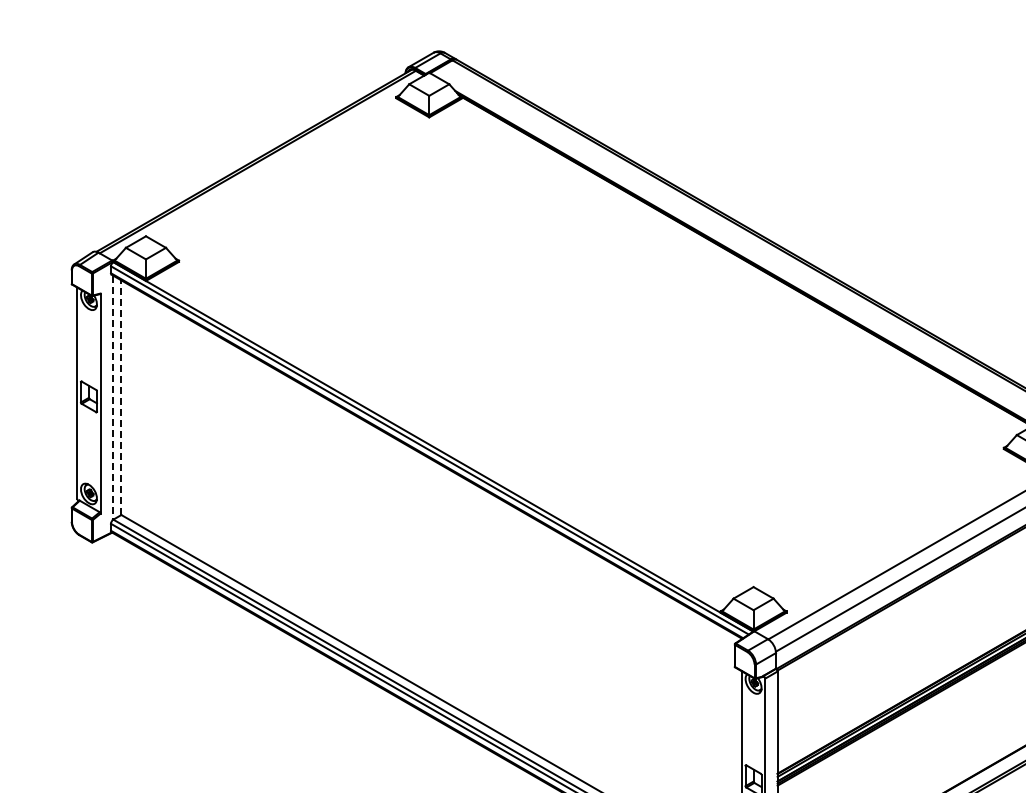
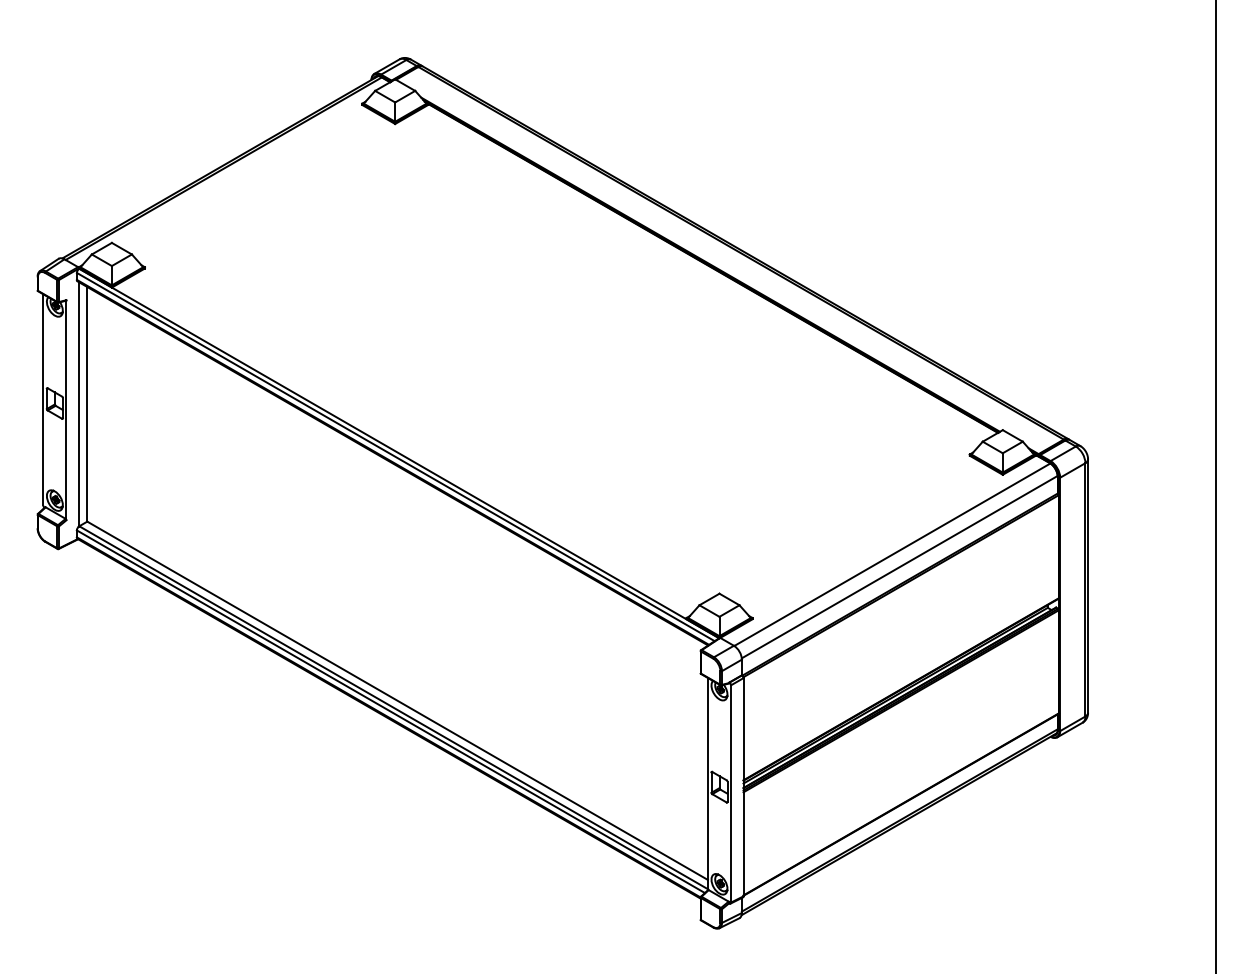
line: (112, 397) -> (78, 404), dashed -> solid
line: (120, 397) -> (86, 404), dashed -> solid

